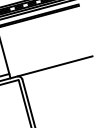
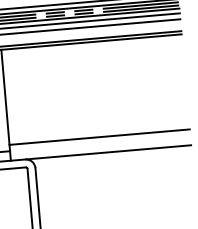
line: (49, 60) -> (99, 137), added

